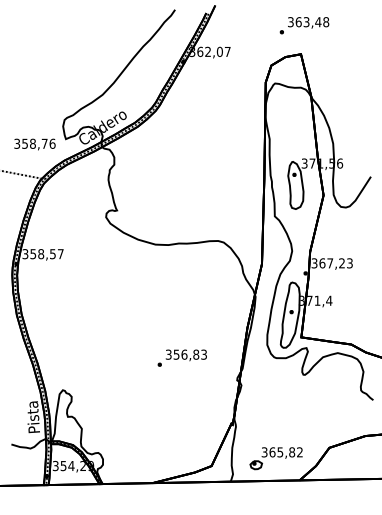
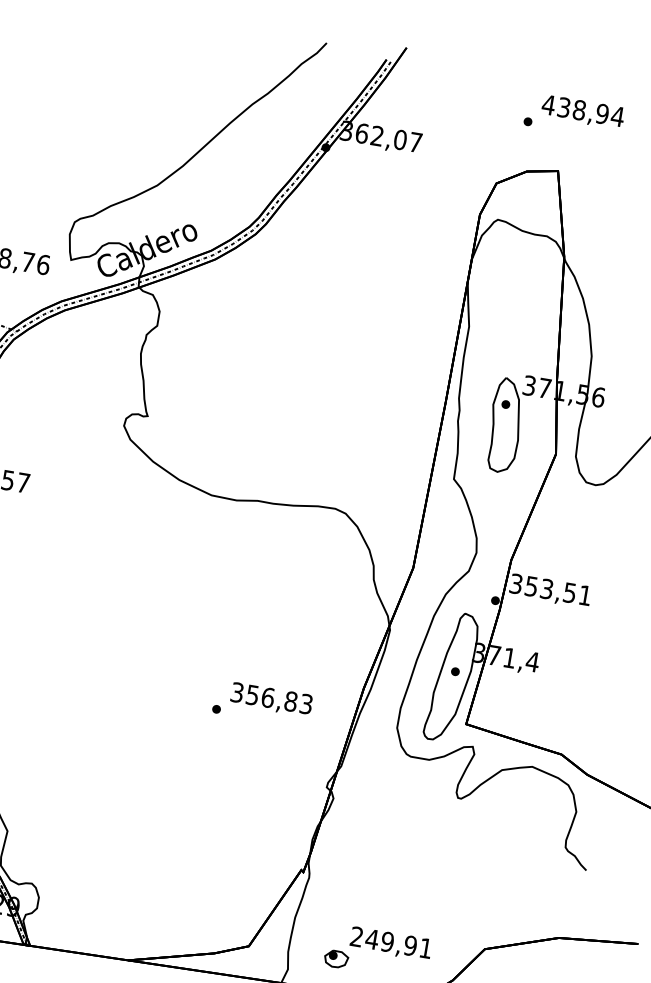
text: (308, 22) -> (583, 111), 363,48 -> 438,94
text: (335, 263) -> (557, 591), 367,23 -> 353,51
text: (181, 357) -> (261, 702), moved
text: (281, 452) -> (389, 942), 365,82 -> 249,91

